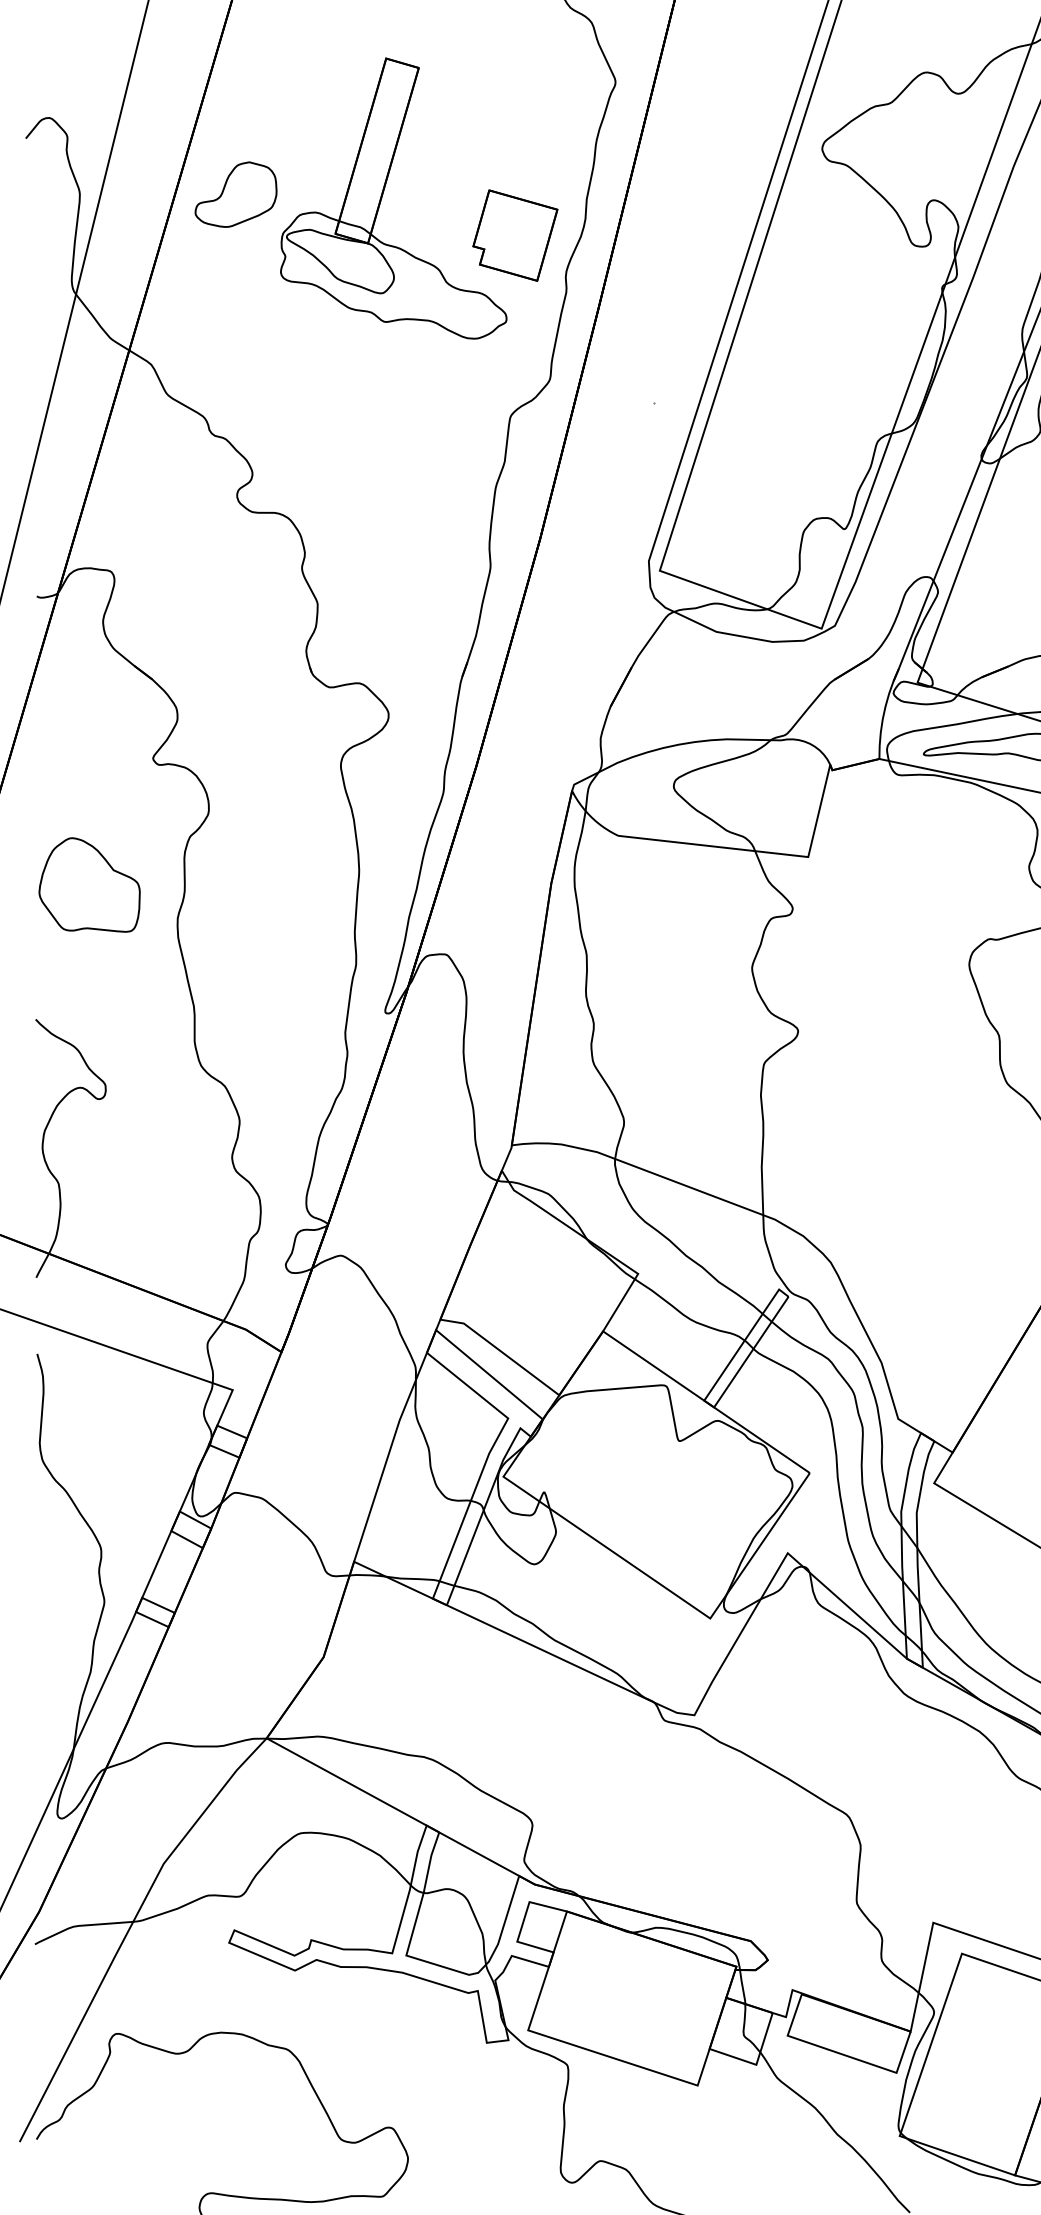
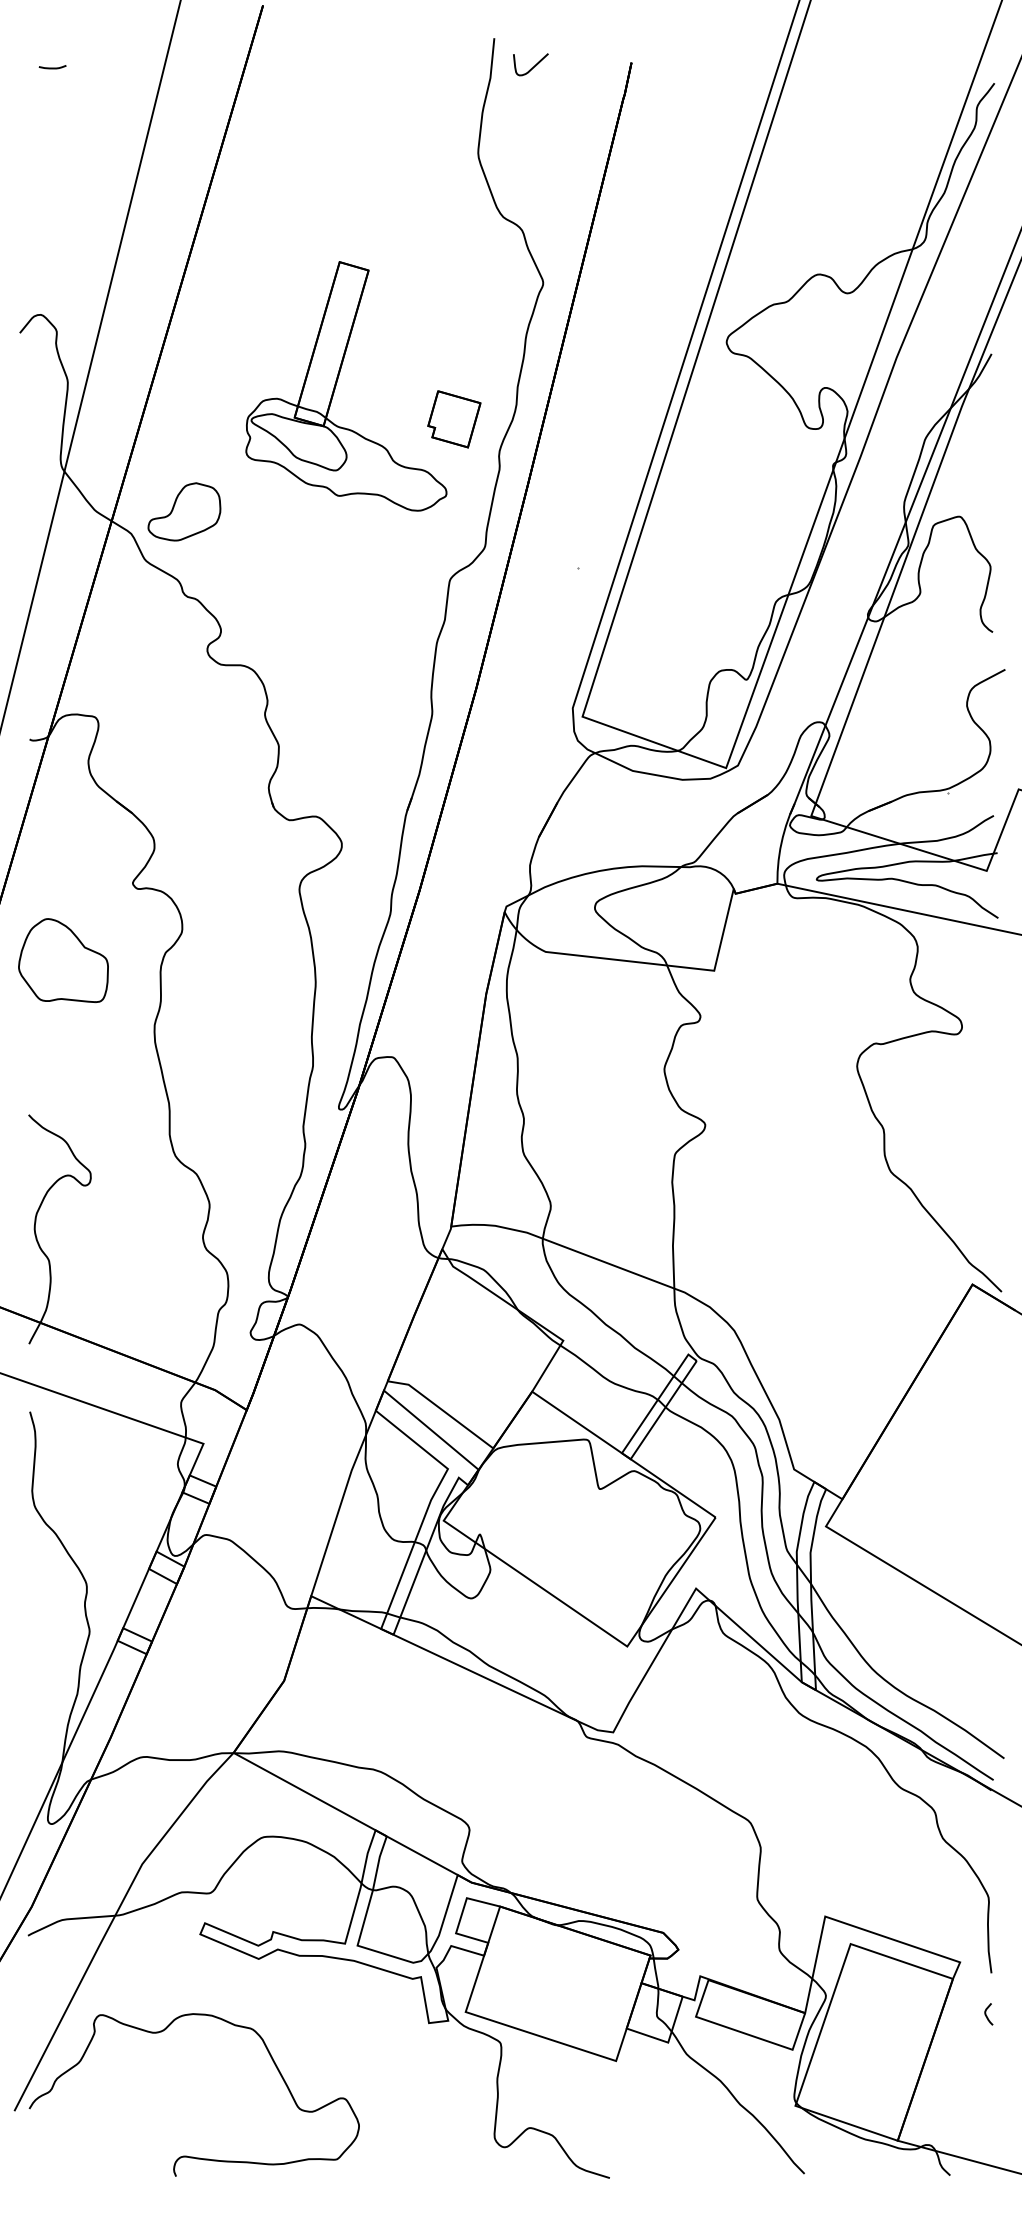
part: (236, 194) -> (184, 511), moved
part: (515, 235) -> (454, 419), size x0.7
part: (89, 884) -> (63, 960), moved

